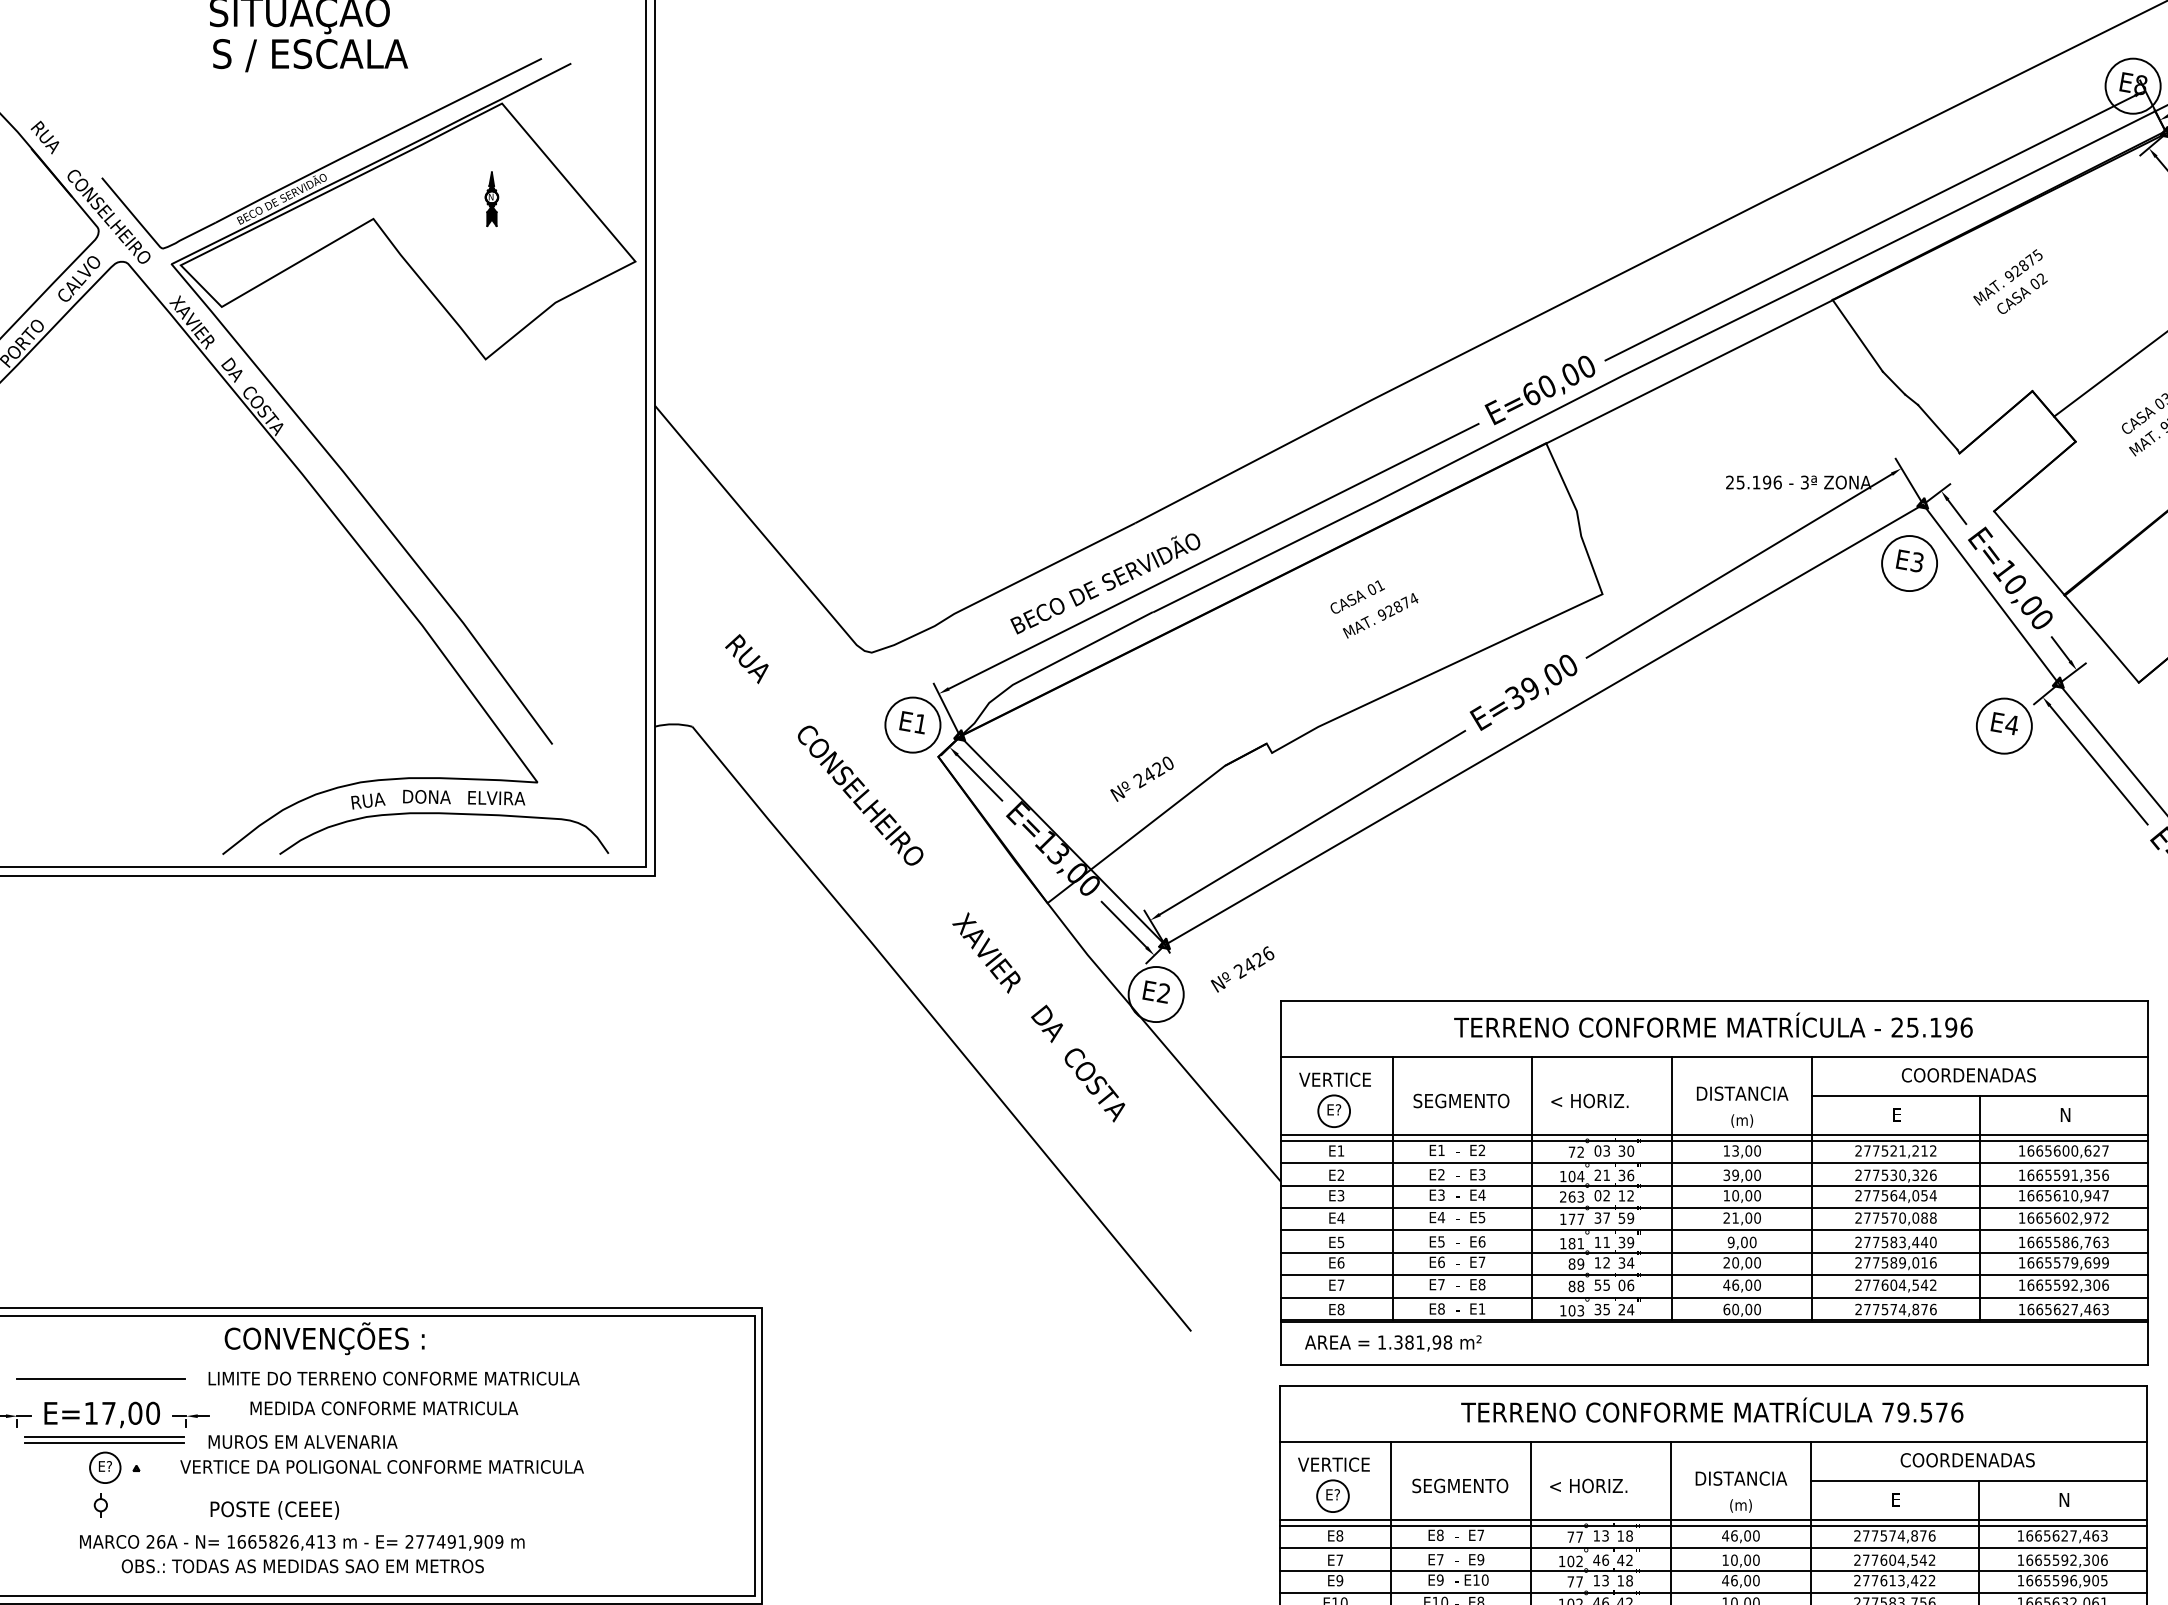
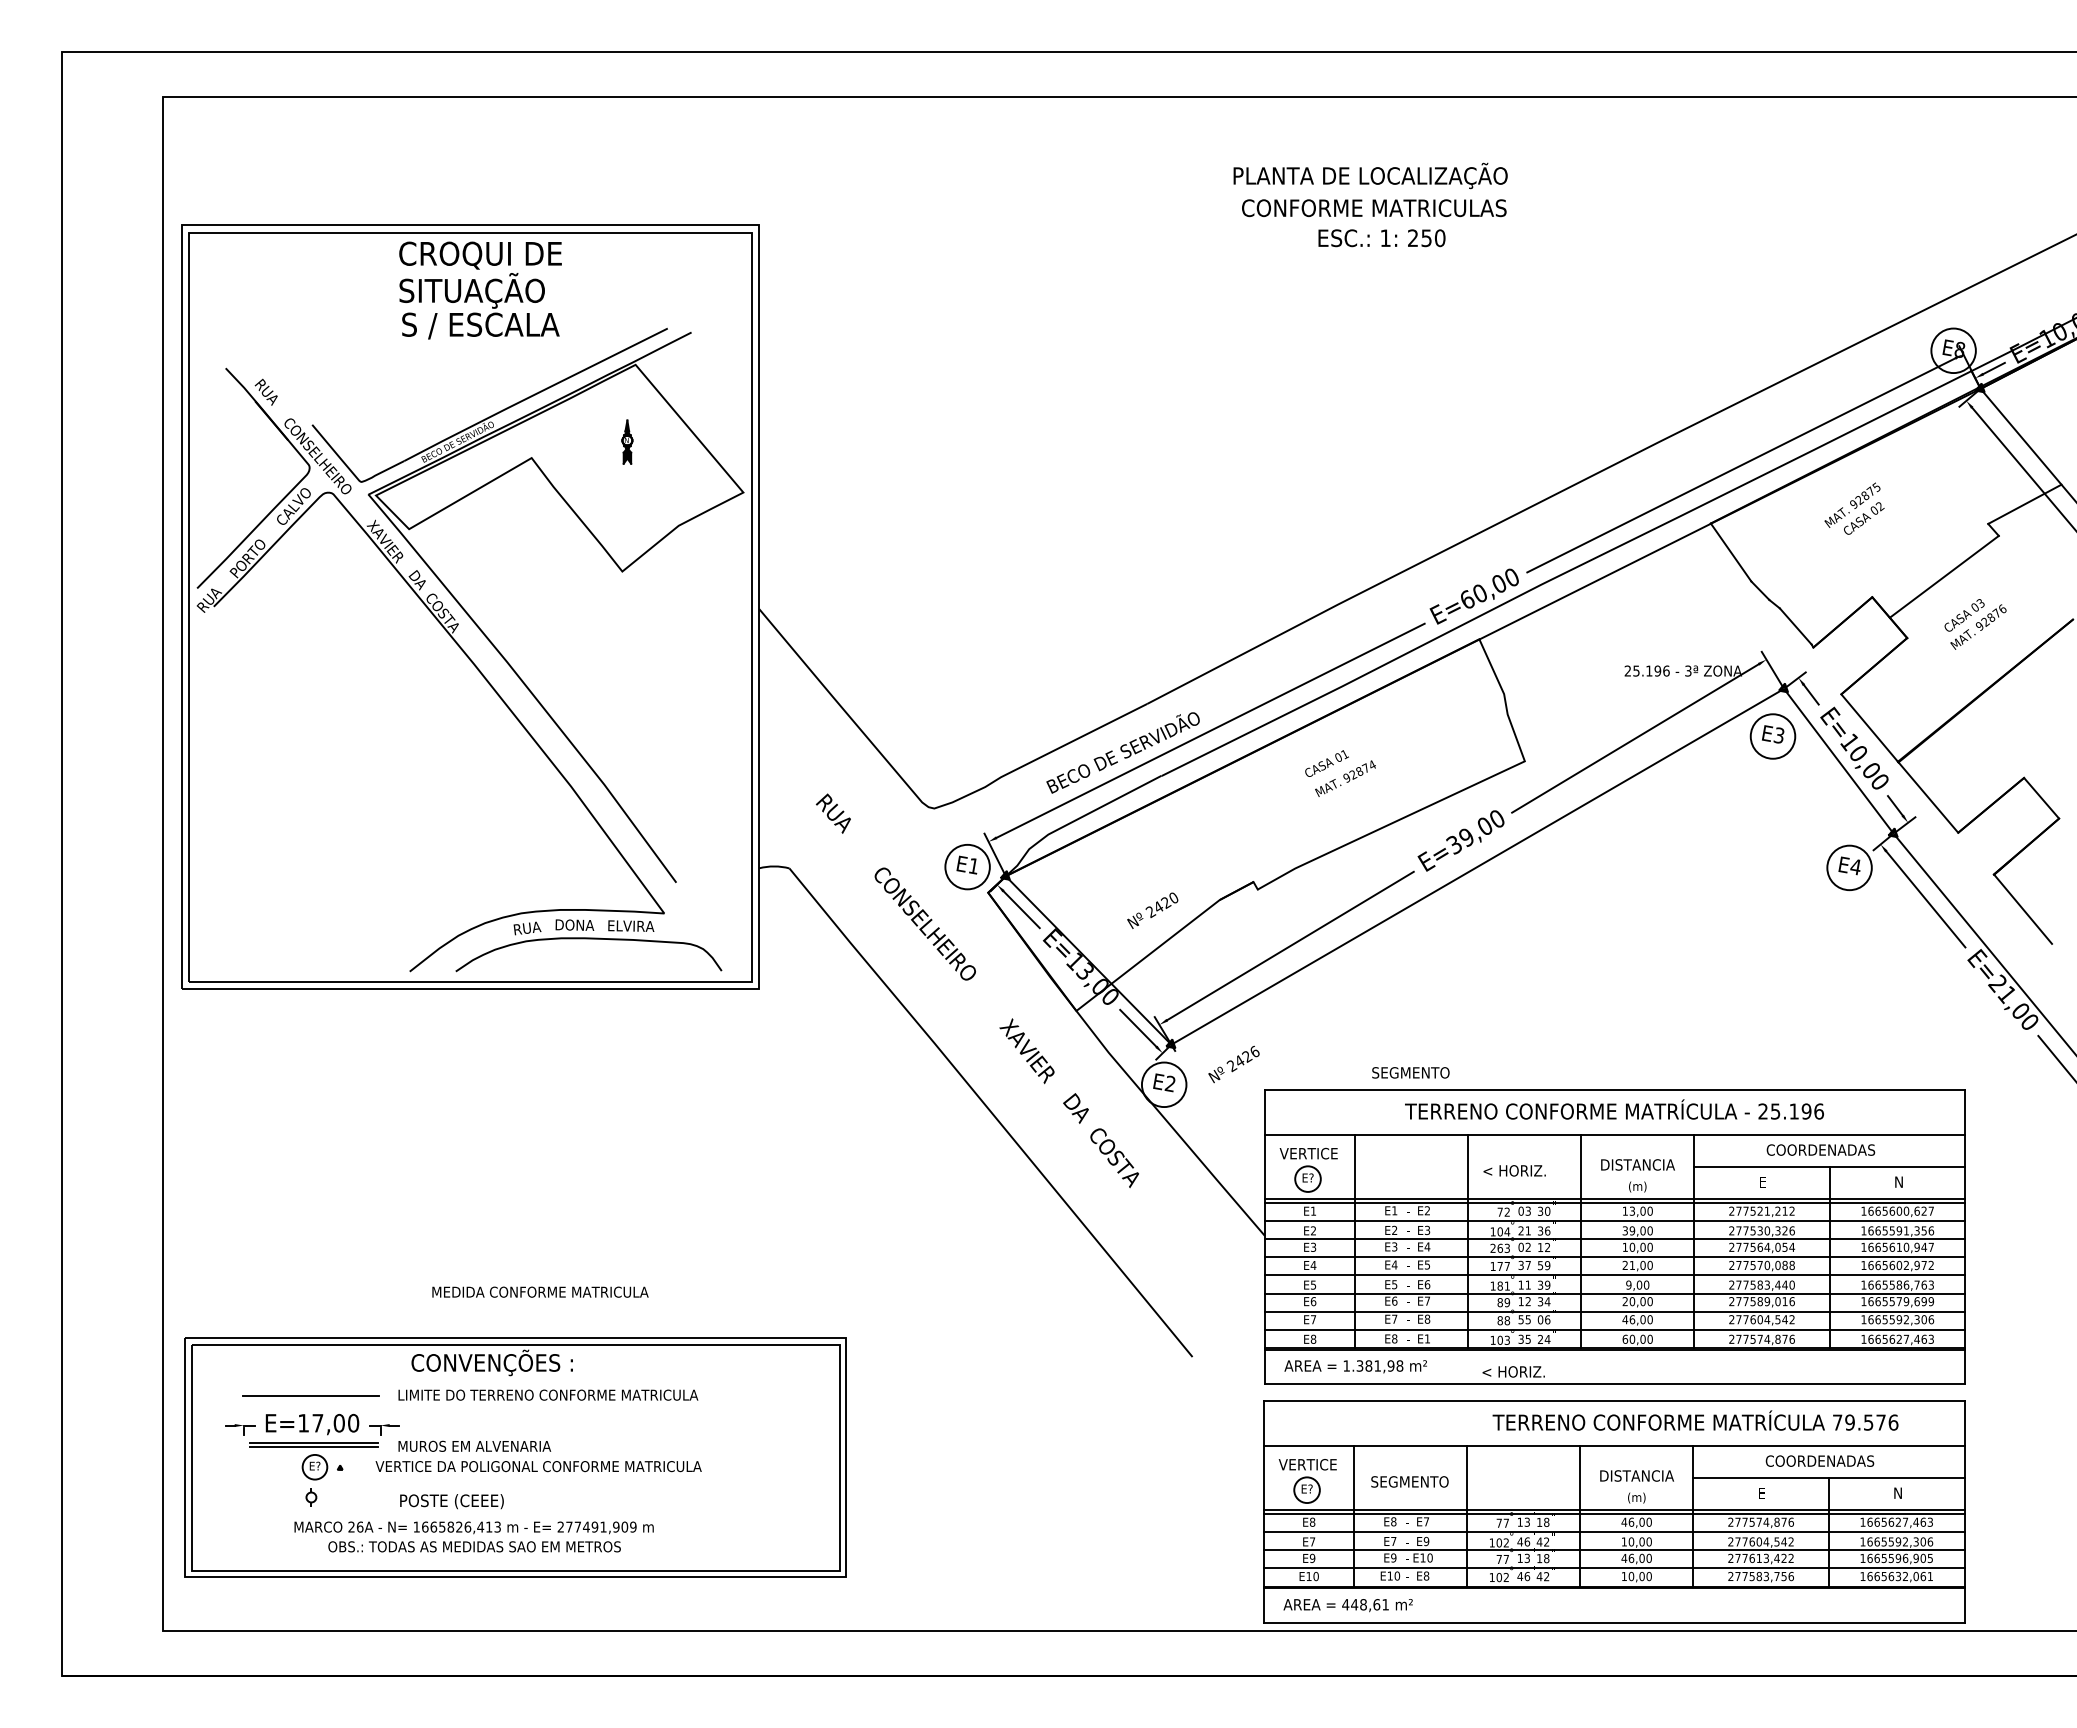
text: (1460, 1100) -> (1410, 1072), moved
text: (384, 1407) -> (540, 1291), moved
text: (1712, 1409) -> (1695, 1420), moved
text: (1588, 1485) -> (1513, 1371), moved

